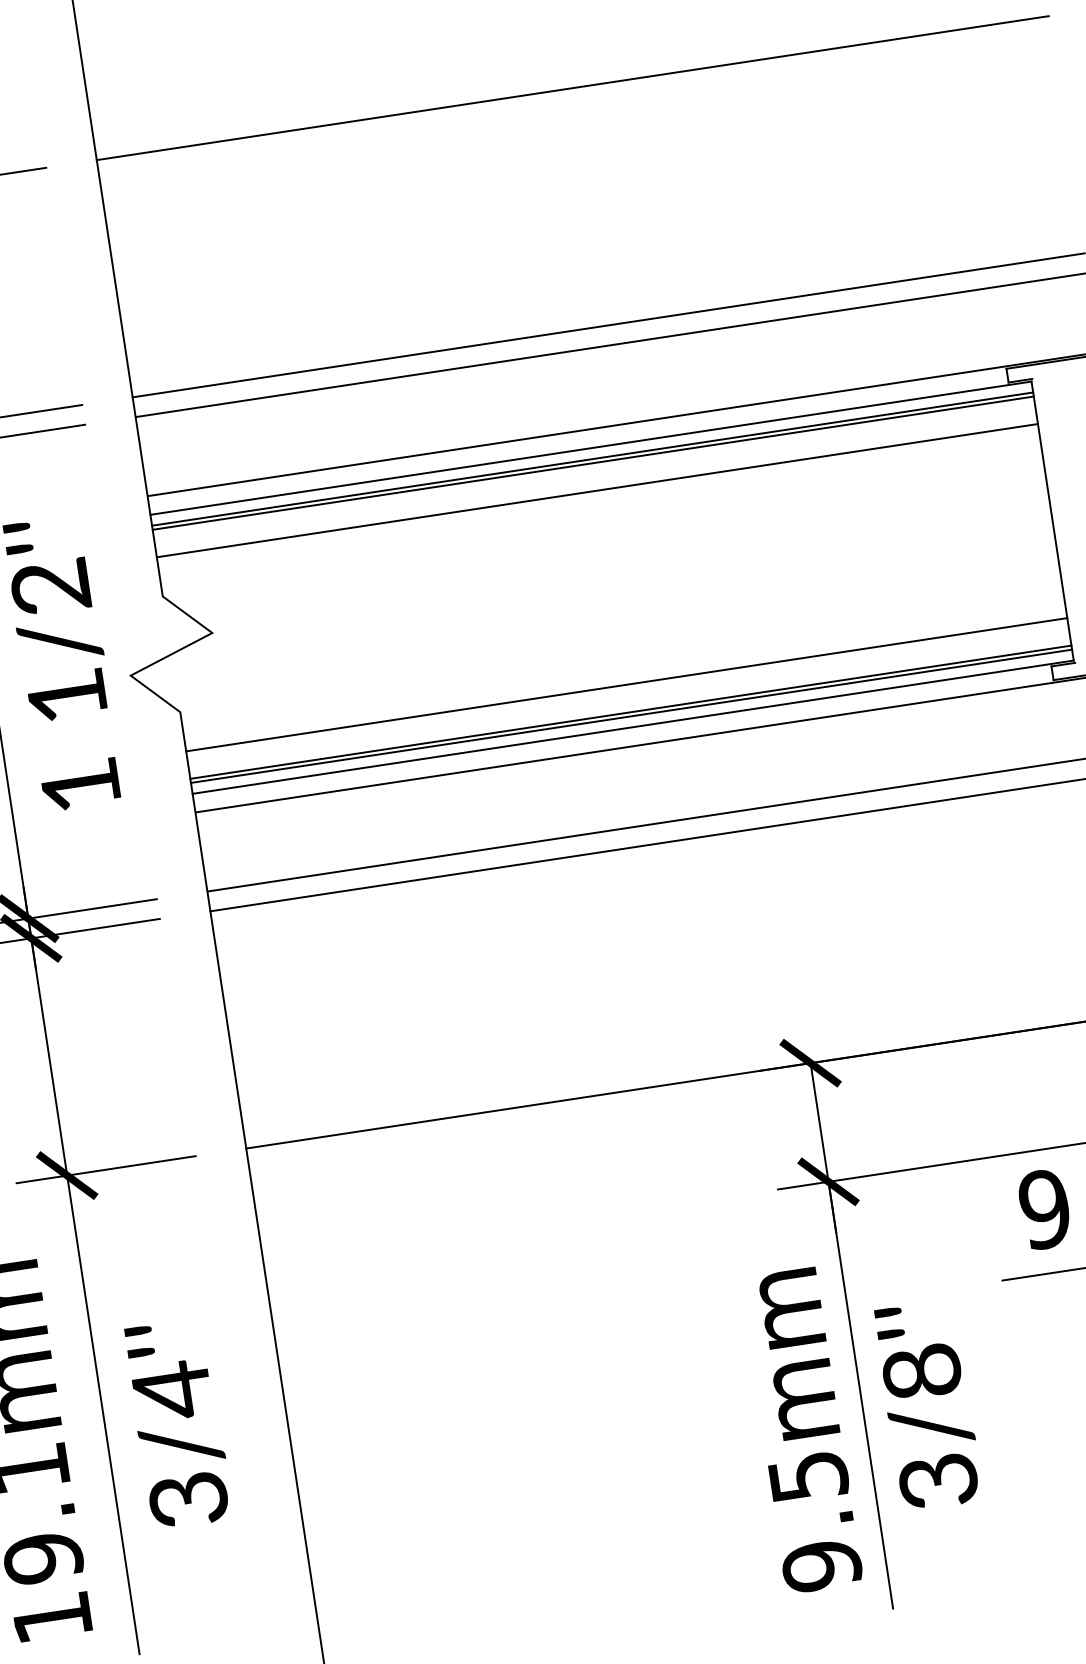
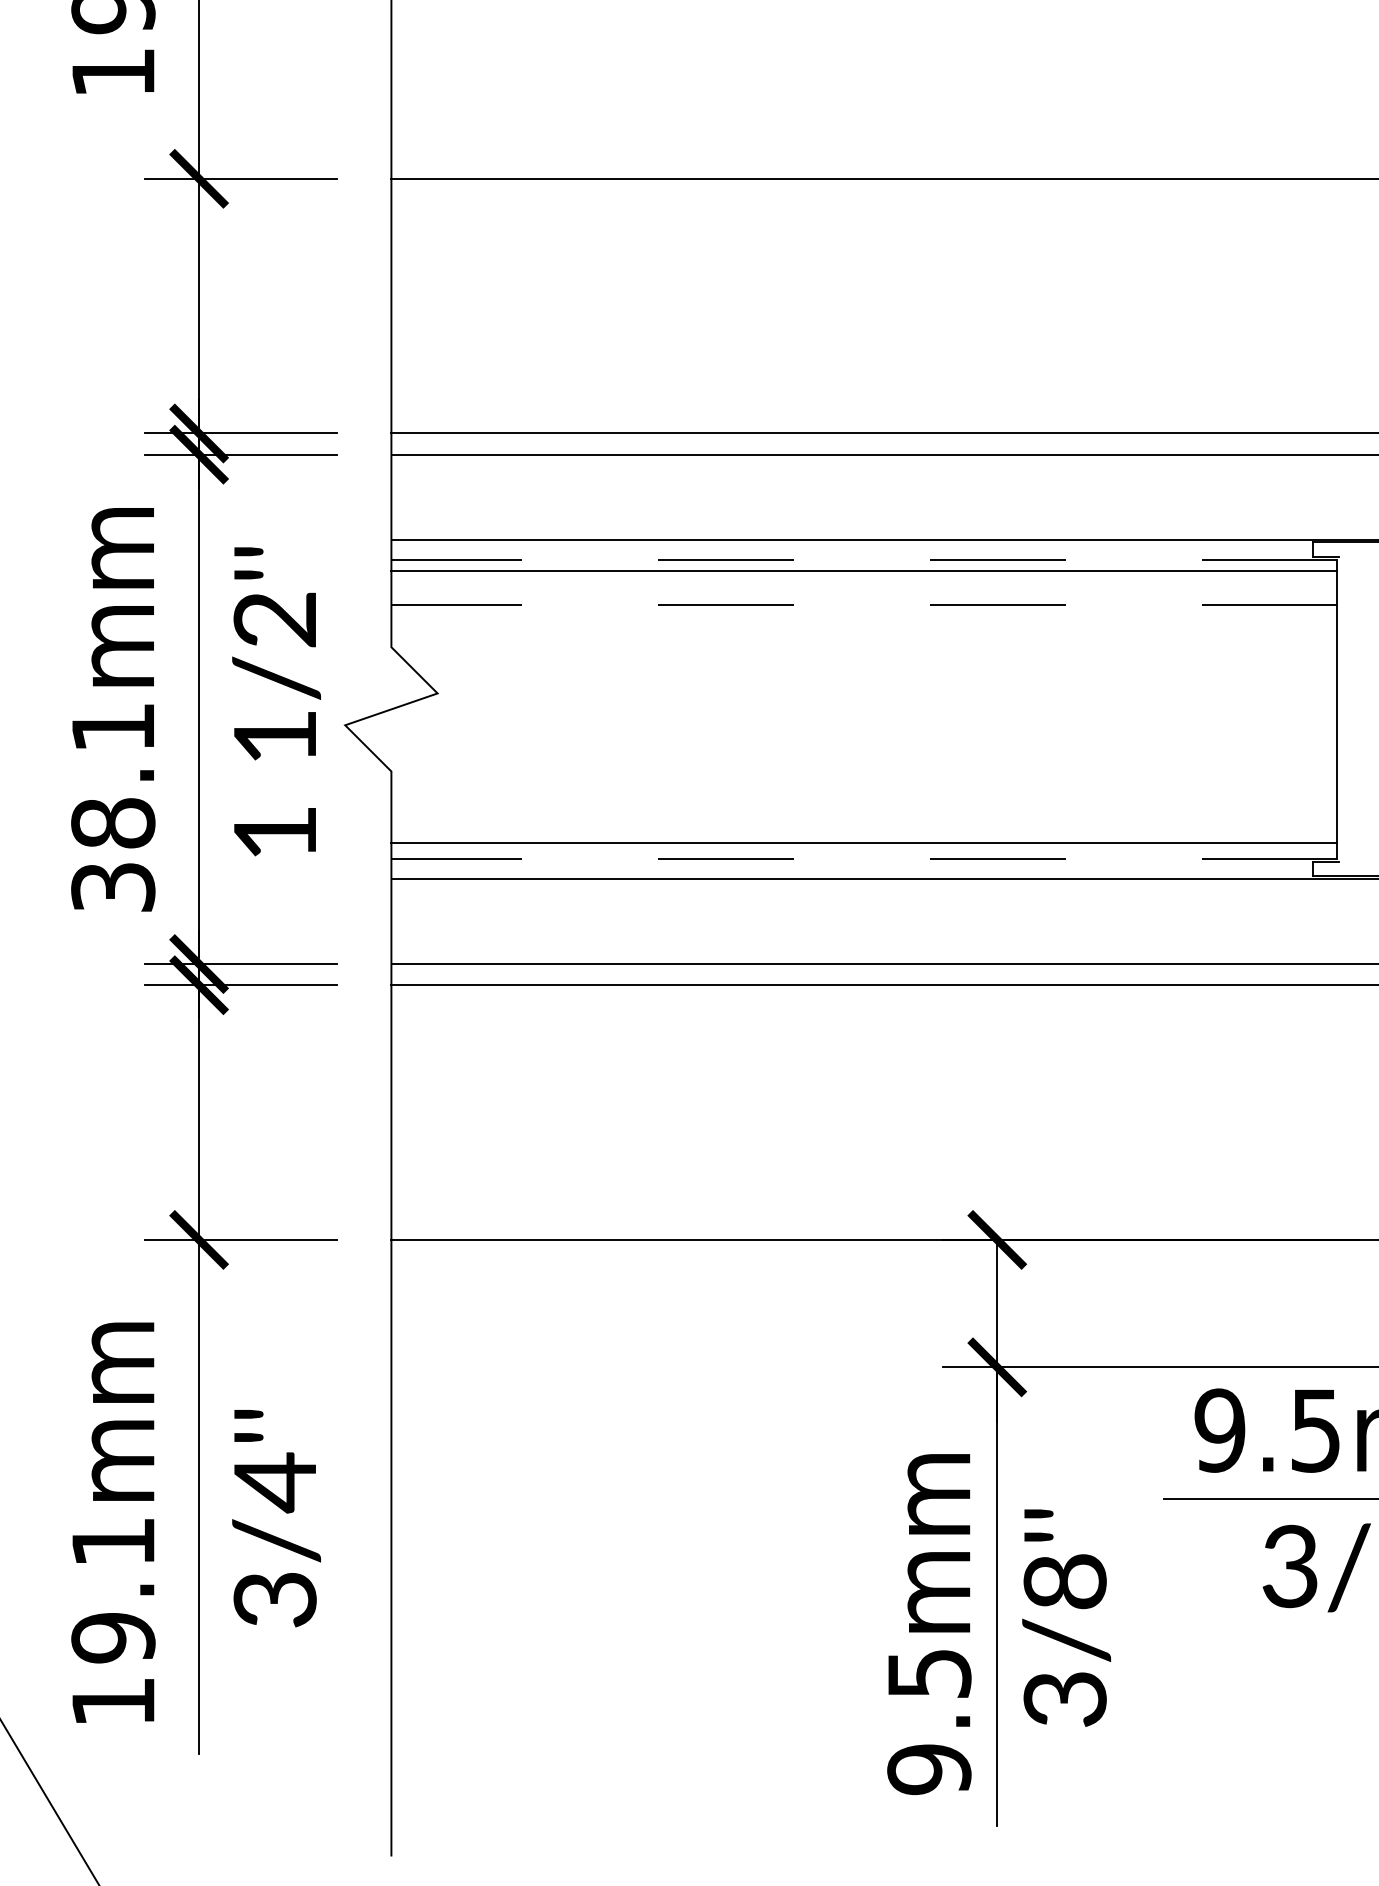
line: (591, 448) -> (864, 559), solid -> dashed
line: (593, 463) -> (864, 575), removed
line: (597, 490) -> (864, 605), solid -> dashed
line: (626, 684) -> (864, 813), removed
line: (631, 716) -> (864, 847), removed
line: (633, 727) -> (864, 859), solid -> dashed

